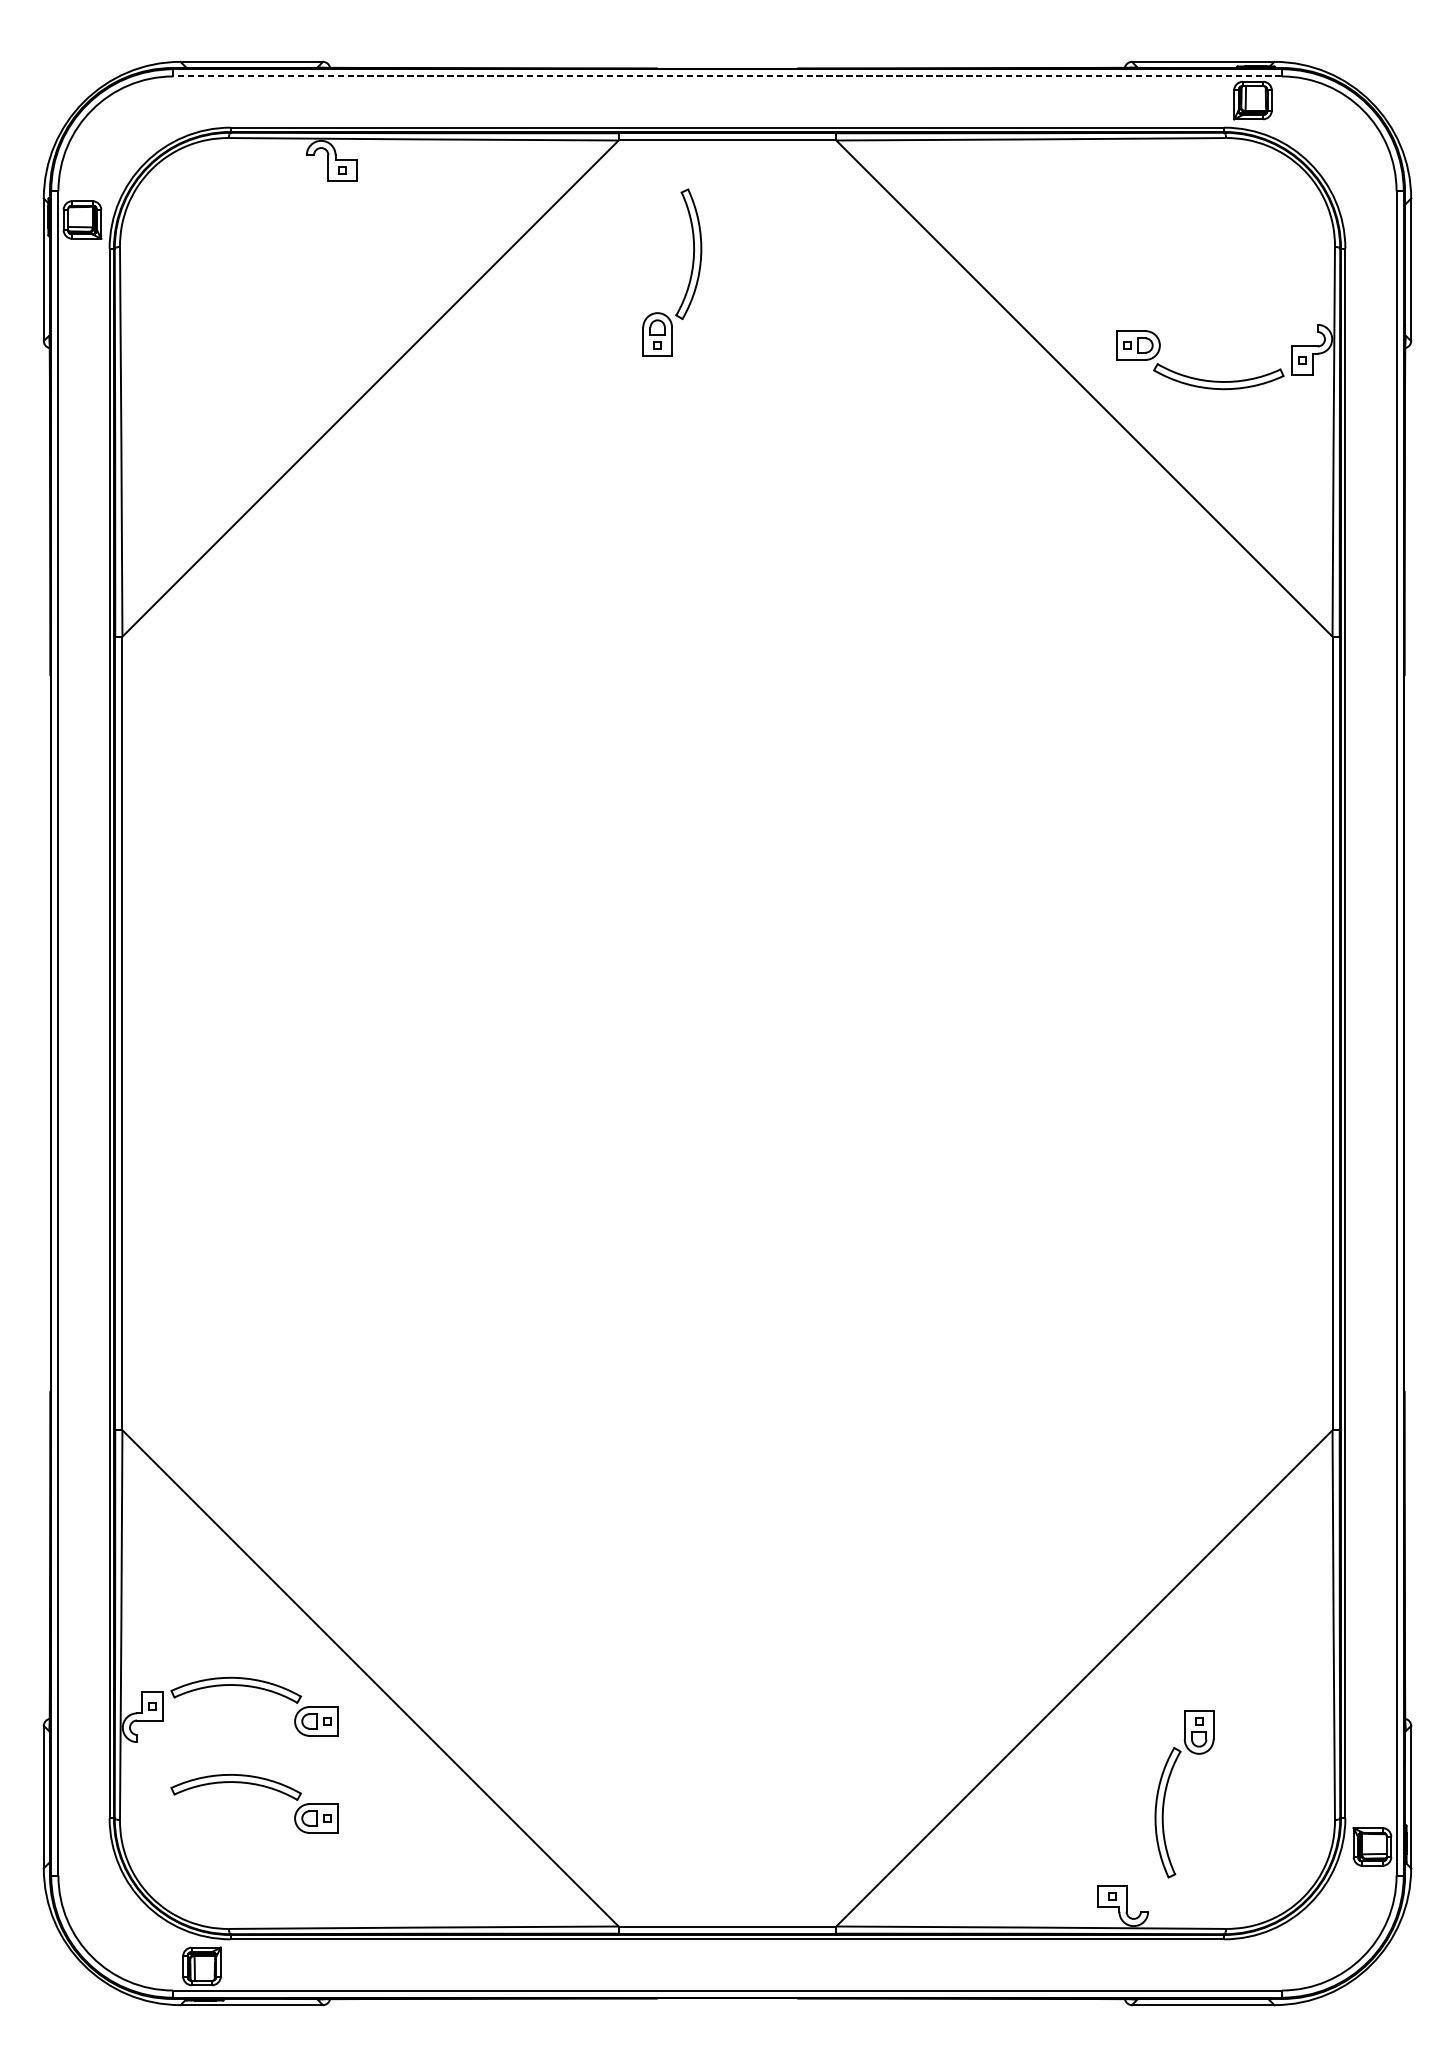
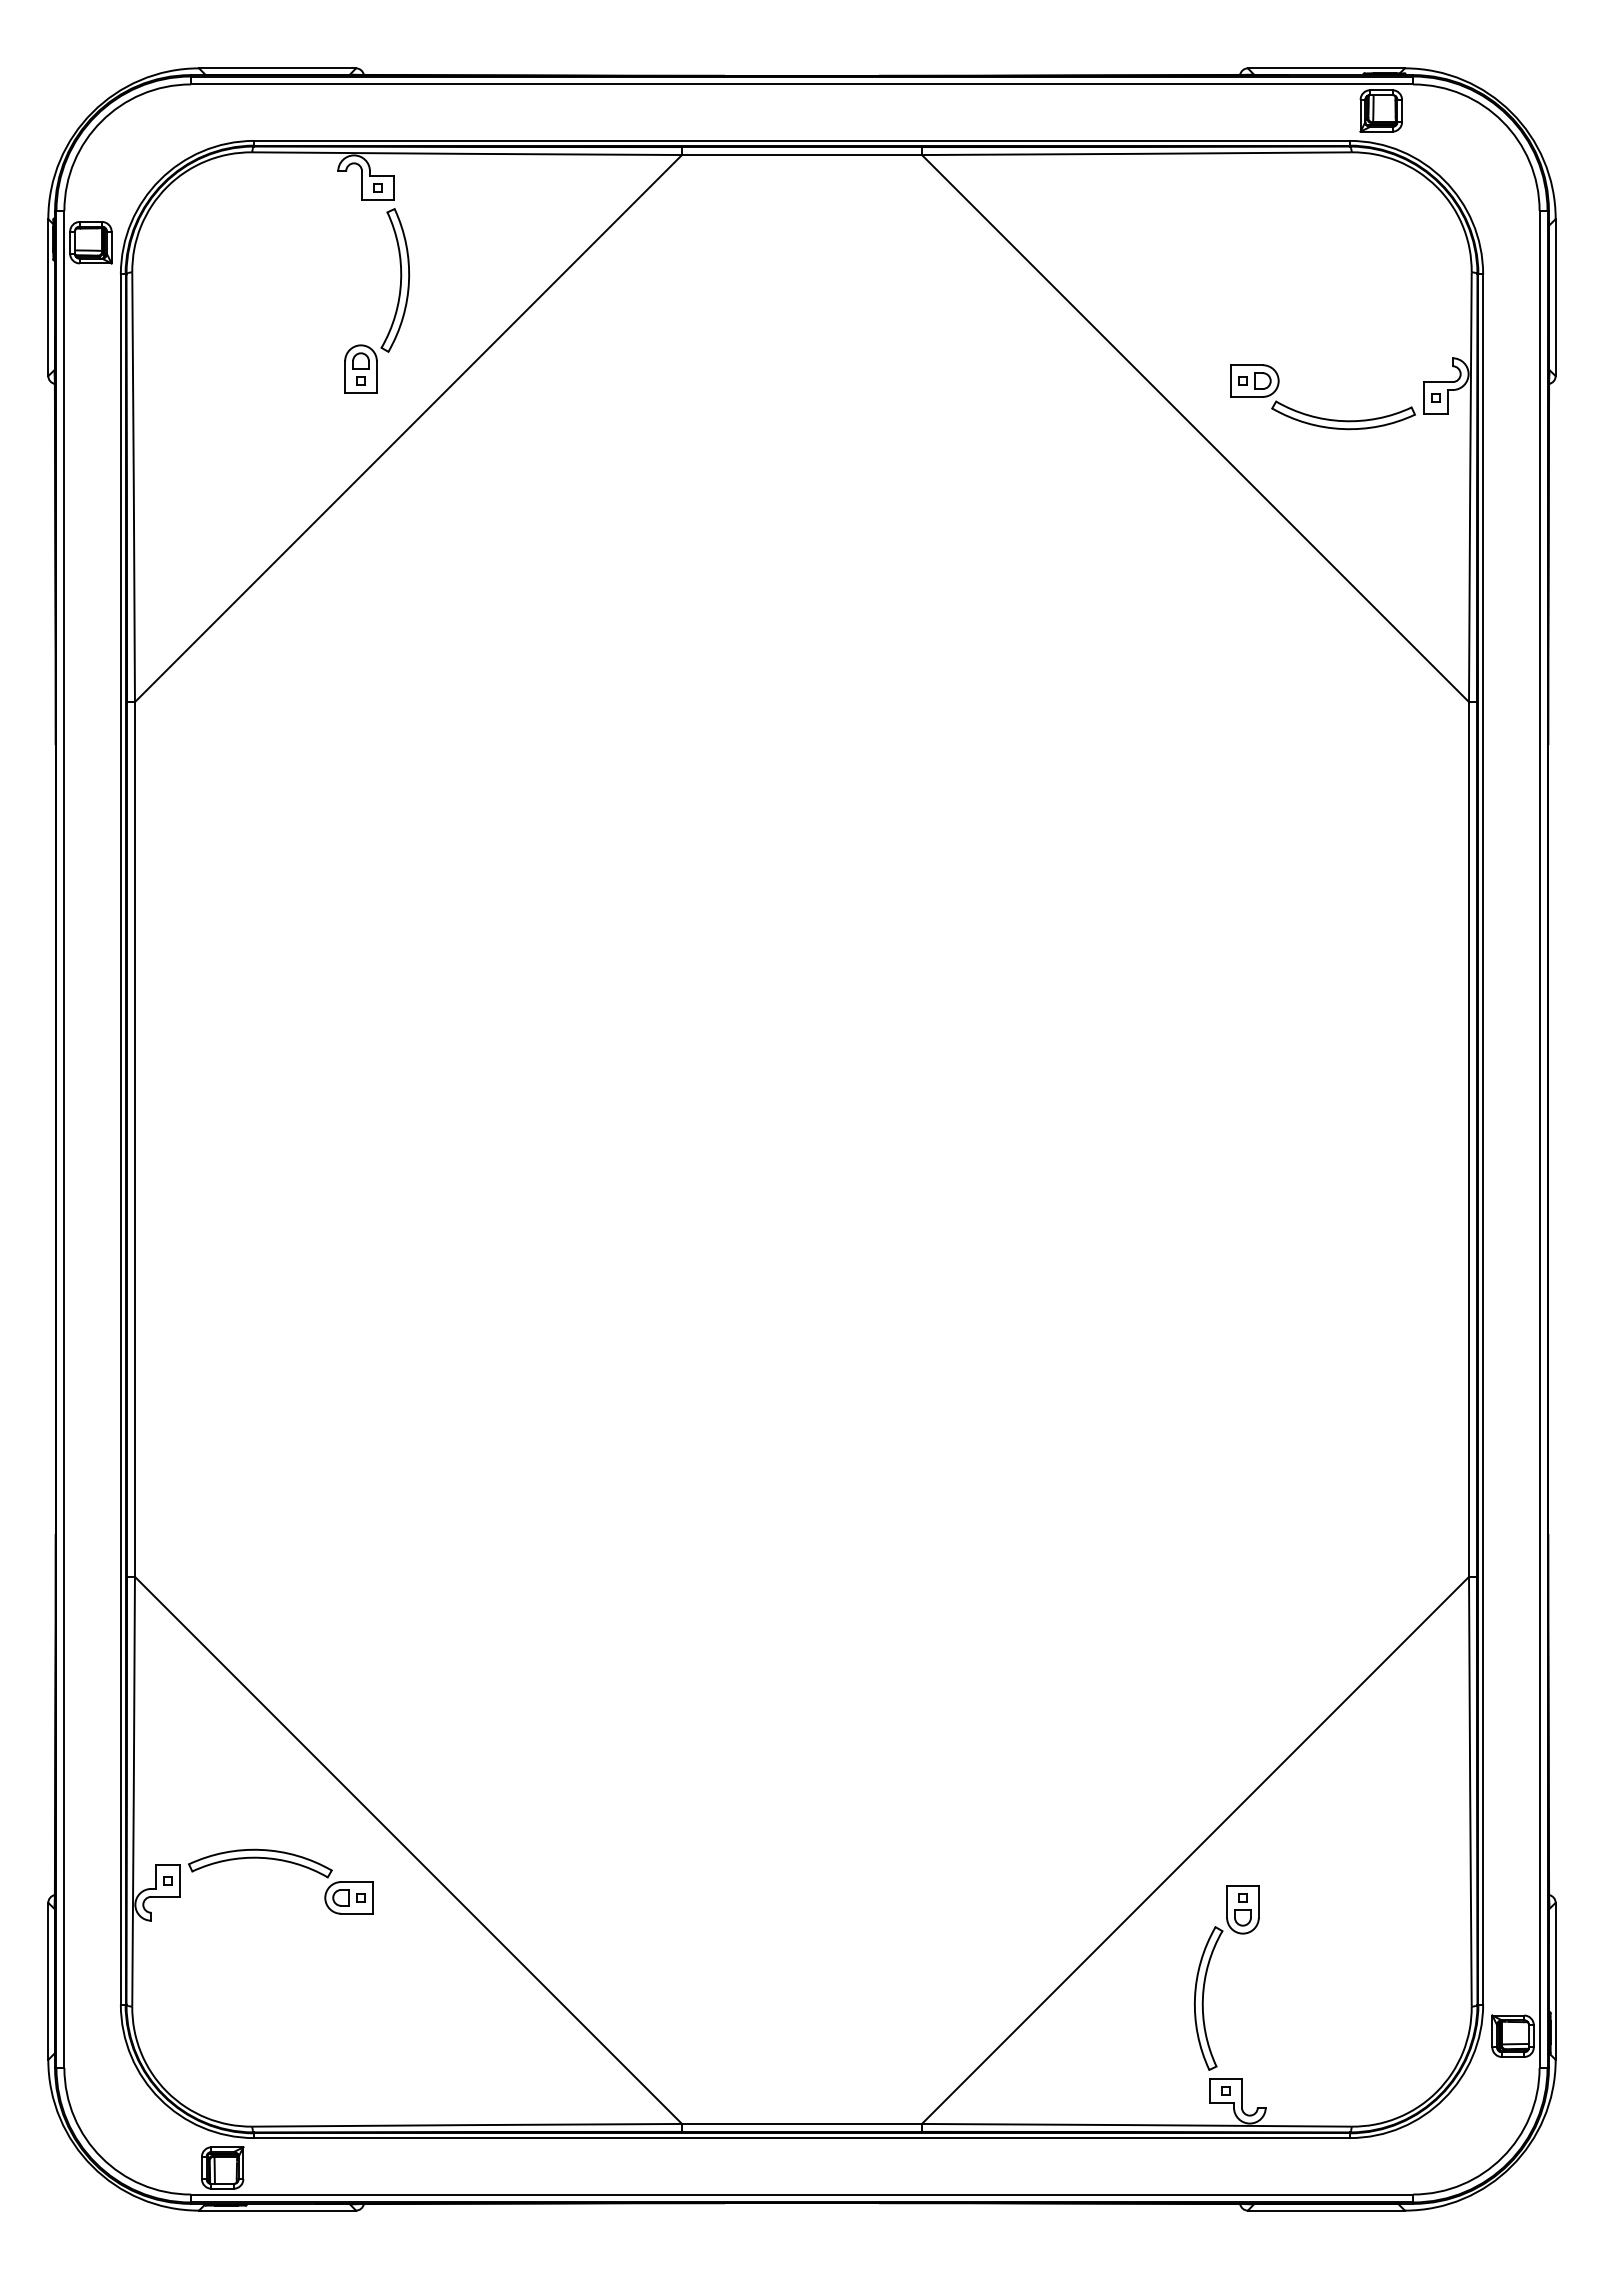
line: (727, 76) -> (801, 84), dashed -> solid
part: (689, 277) -> (396, 306), moved
part: (259, 1786) -> (286, 1969), removed
part: (1166, 1790) -> (1207, 1973), moved

